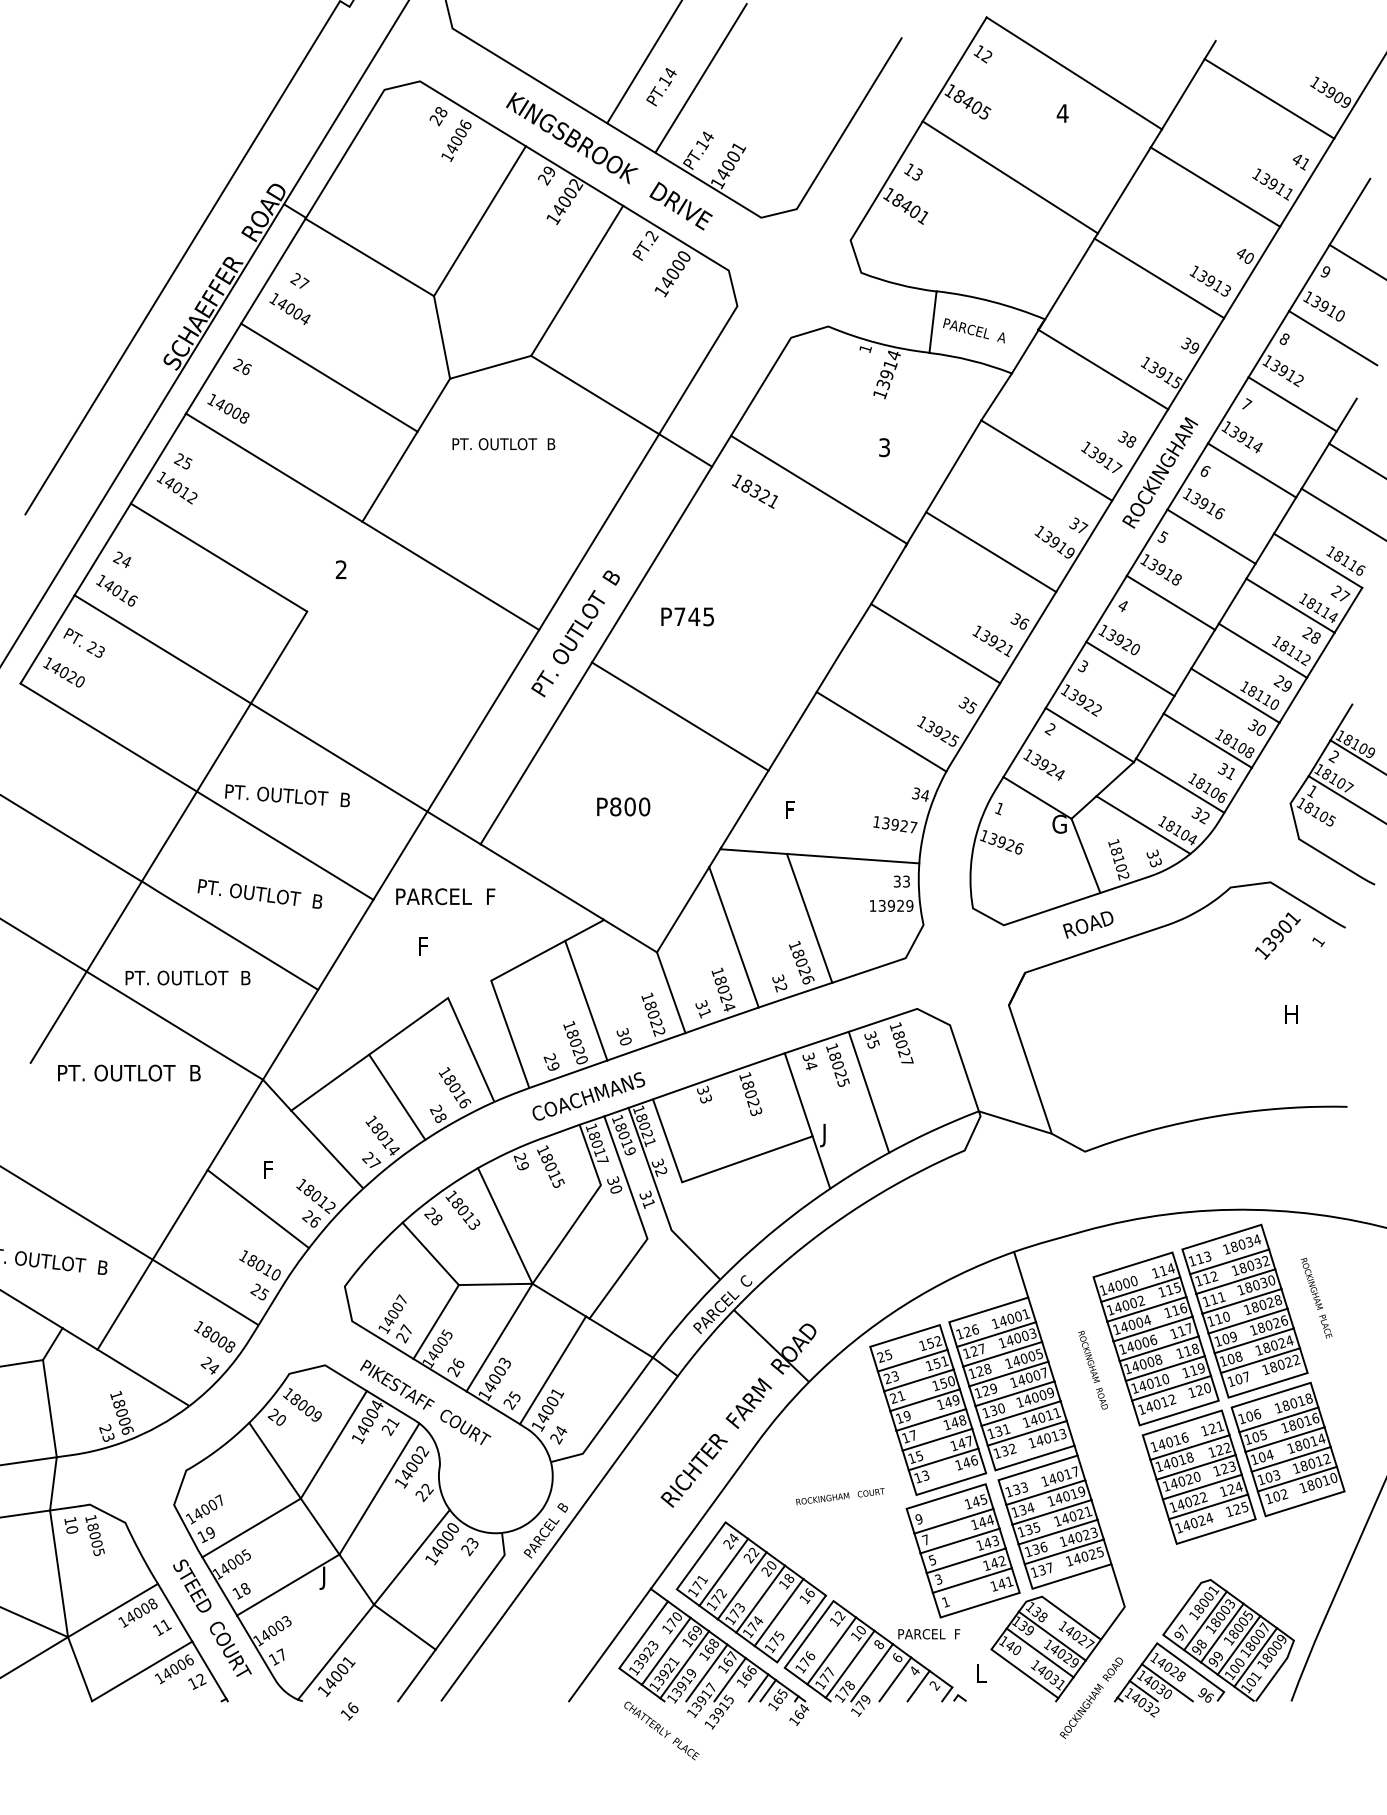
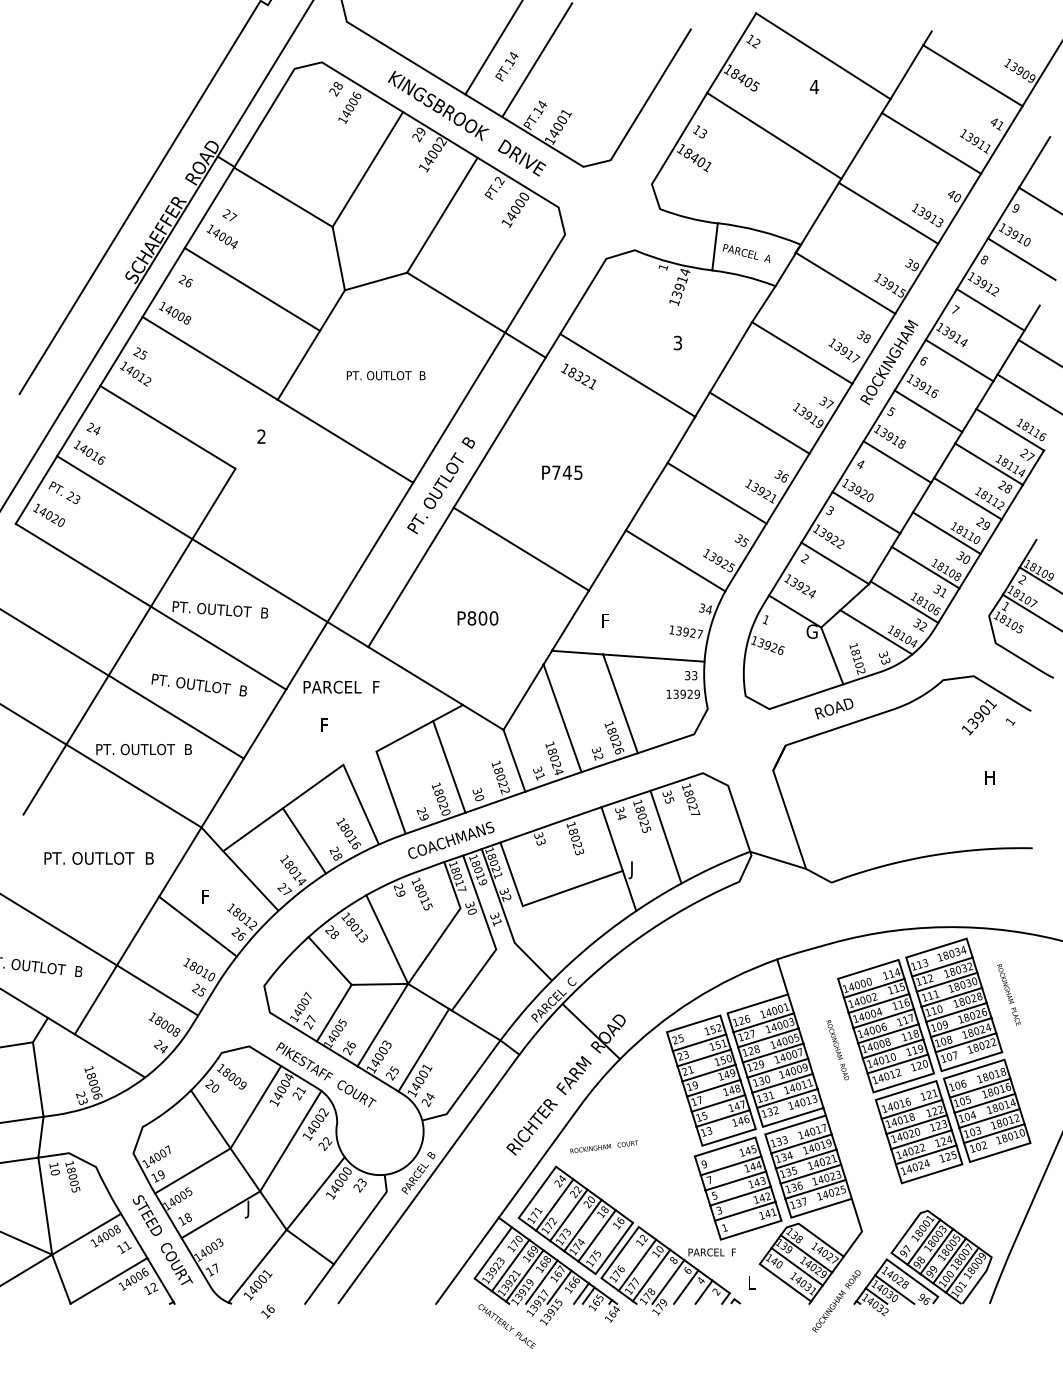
text: (503, 444) -> (385, 375), moved
text: (687, 616) -> (562, 472), moved
text: (129, 1072) -> (99, 857), moved
text: (840, 1496) -> (604, 1146), moved

